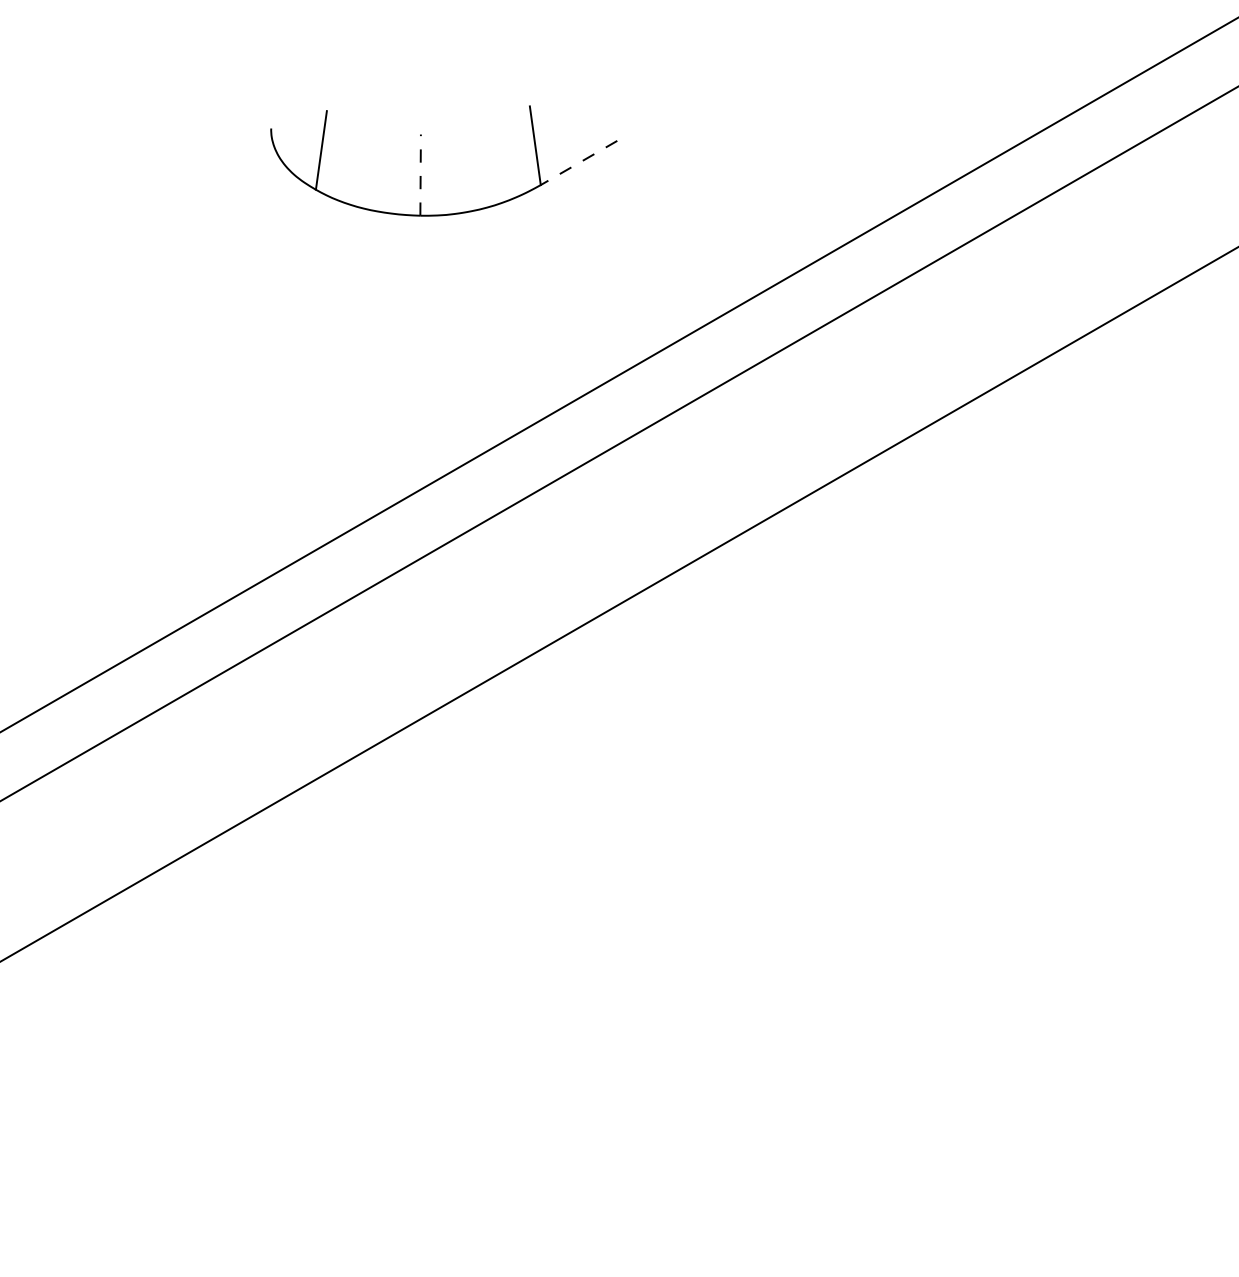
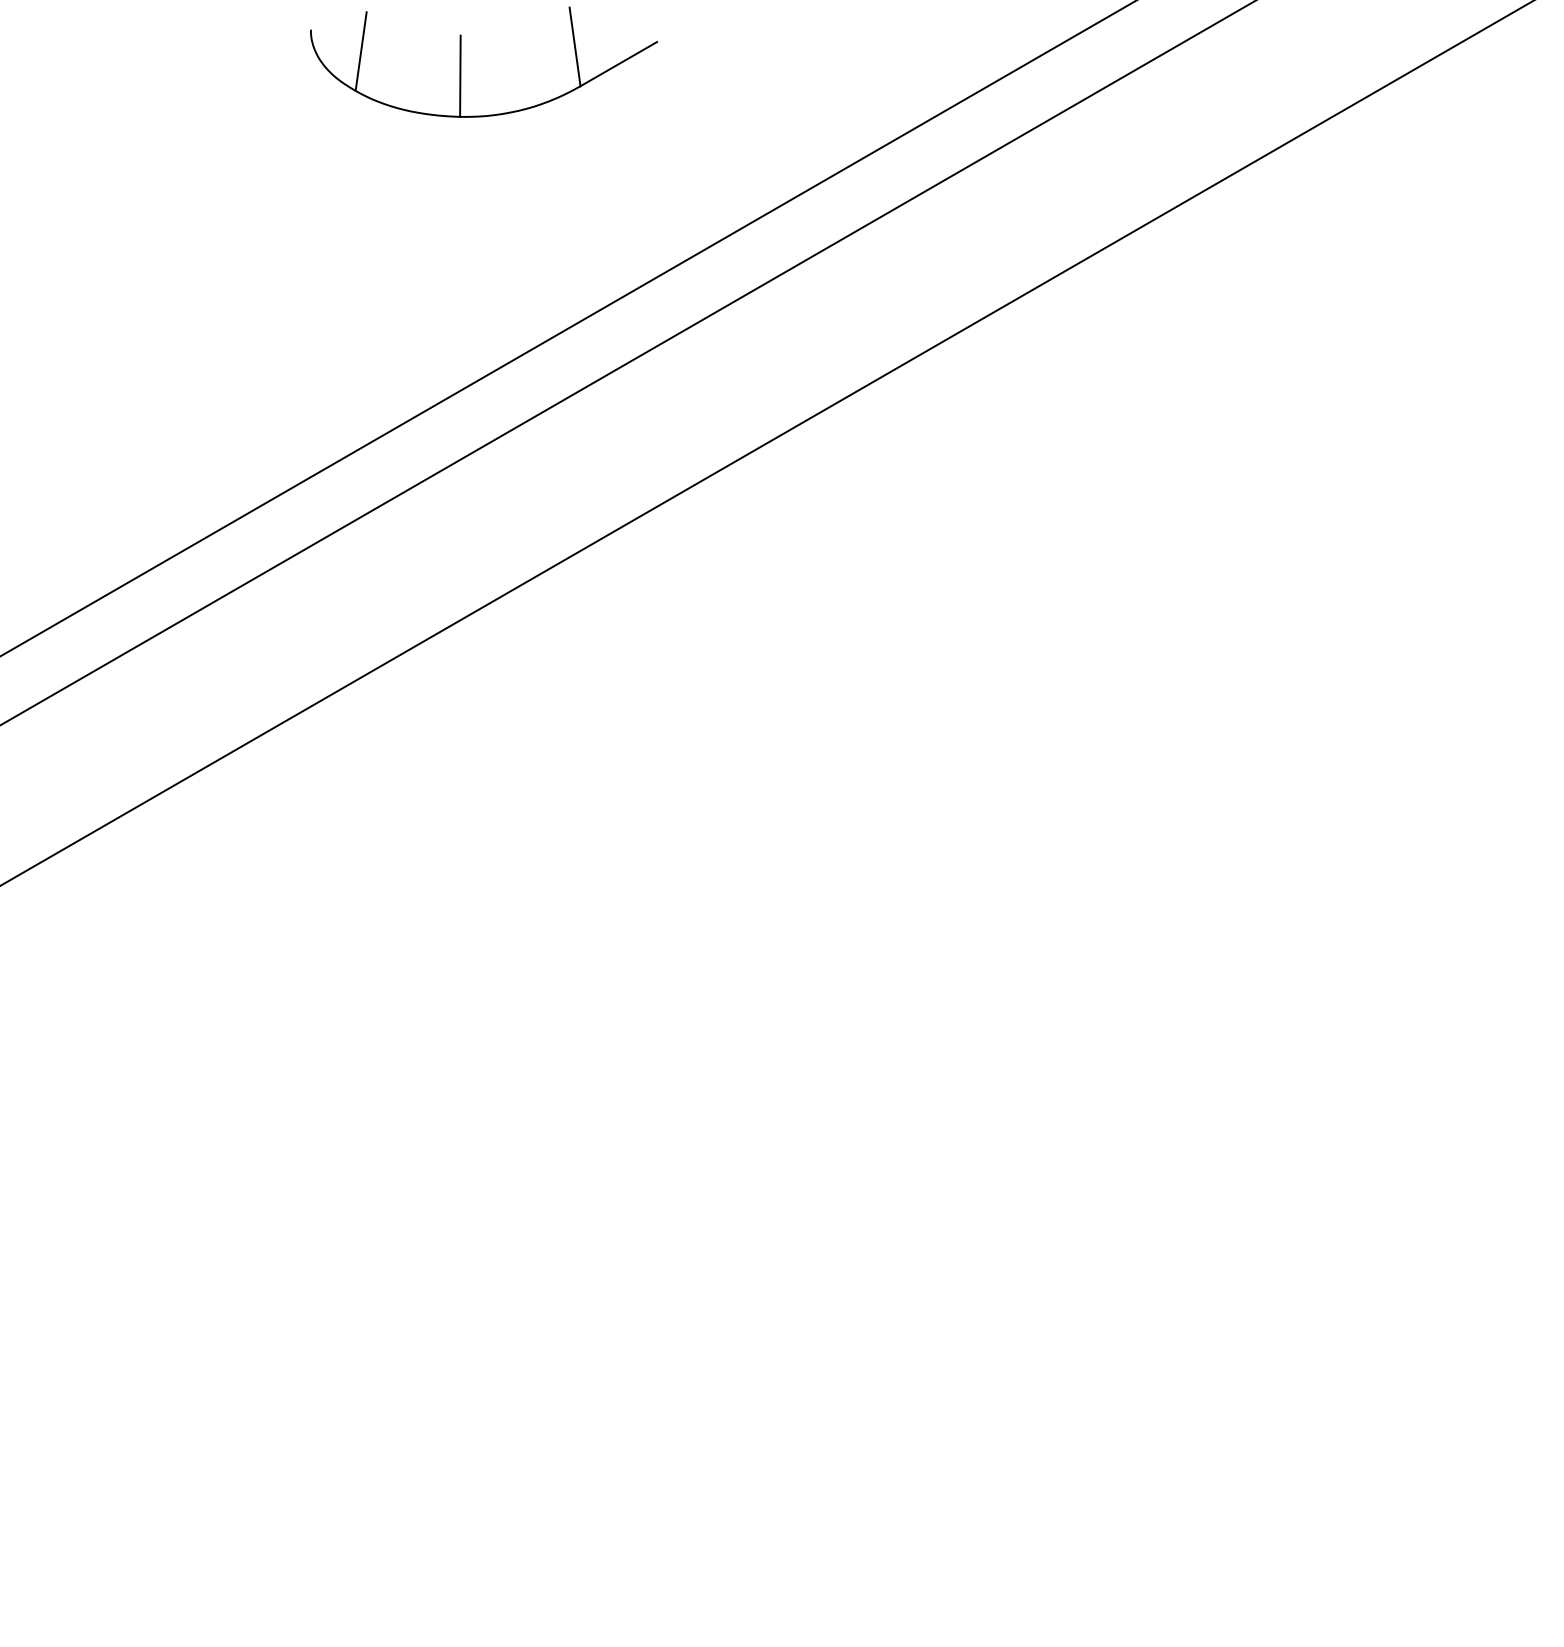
line: (578, 163) -> (618, 64), dashed -> solid
line: (420, 175) -> (460, 76), dashed -> solid

